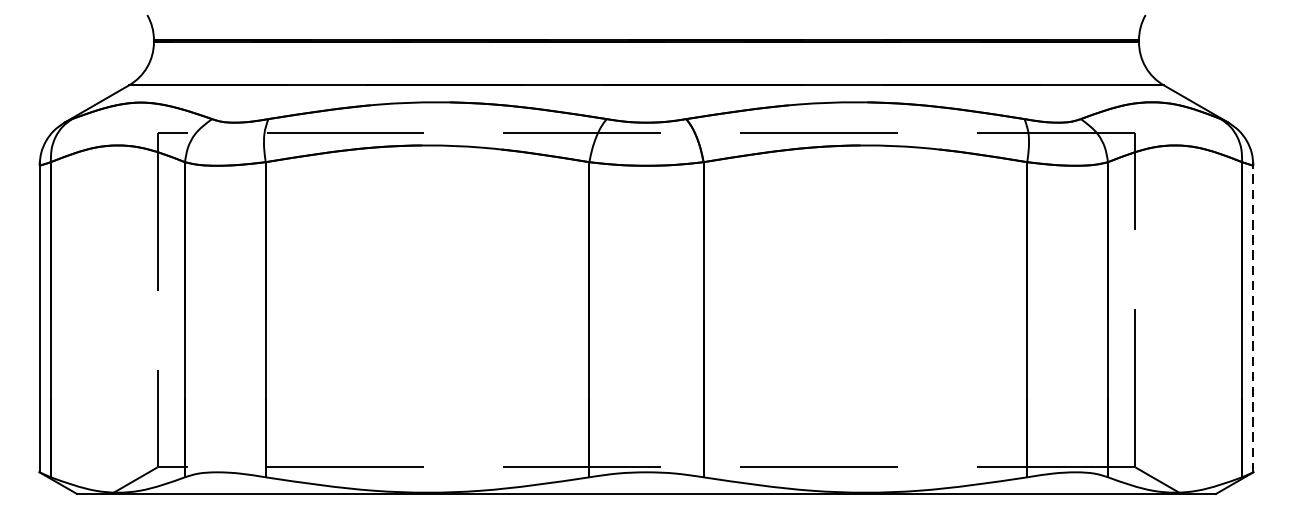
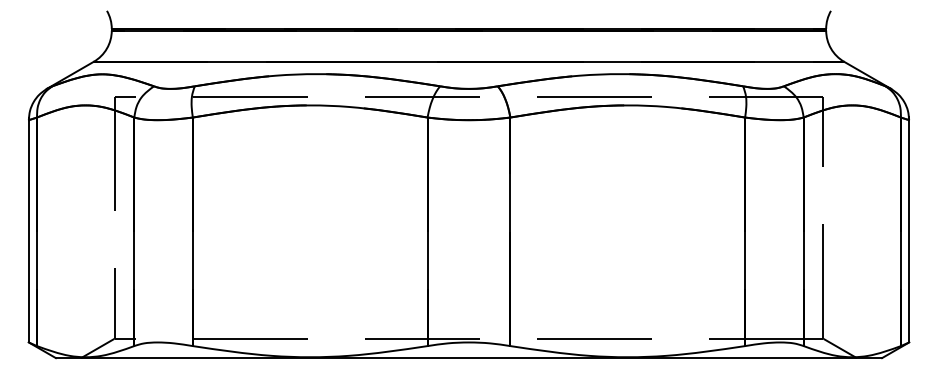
line: (1253, 316) -> (909, 229), dashed -> solid

